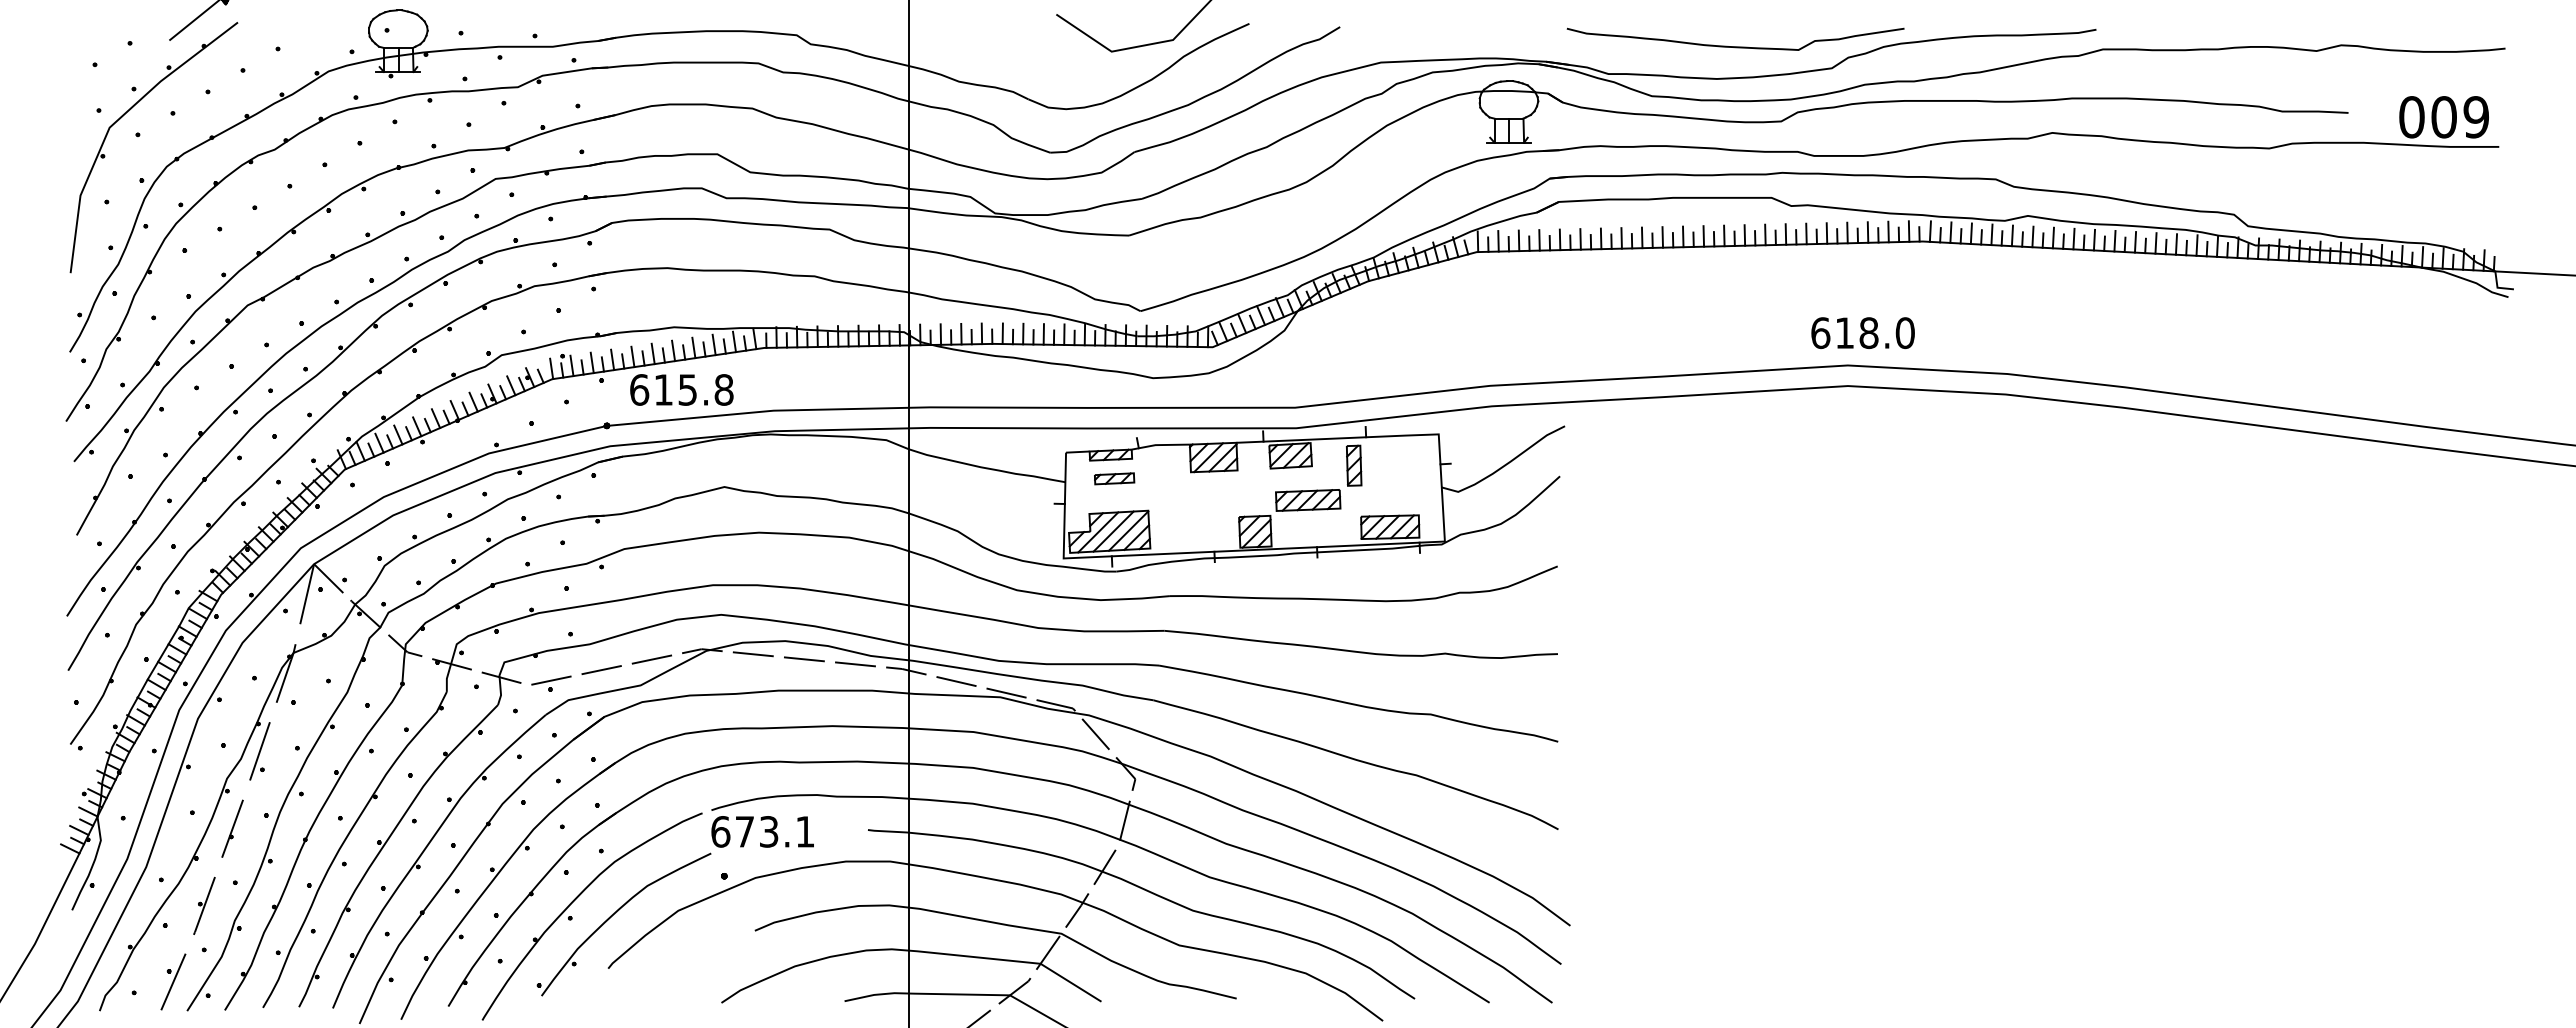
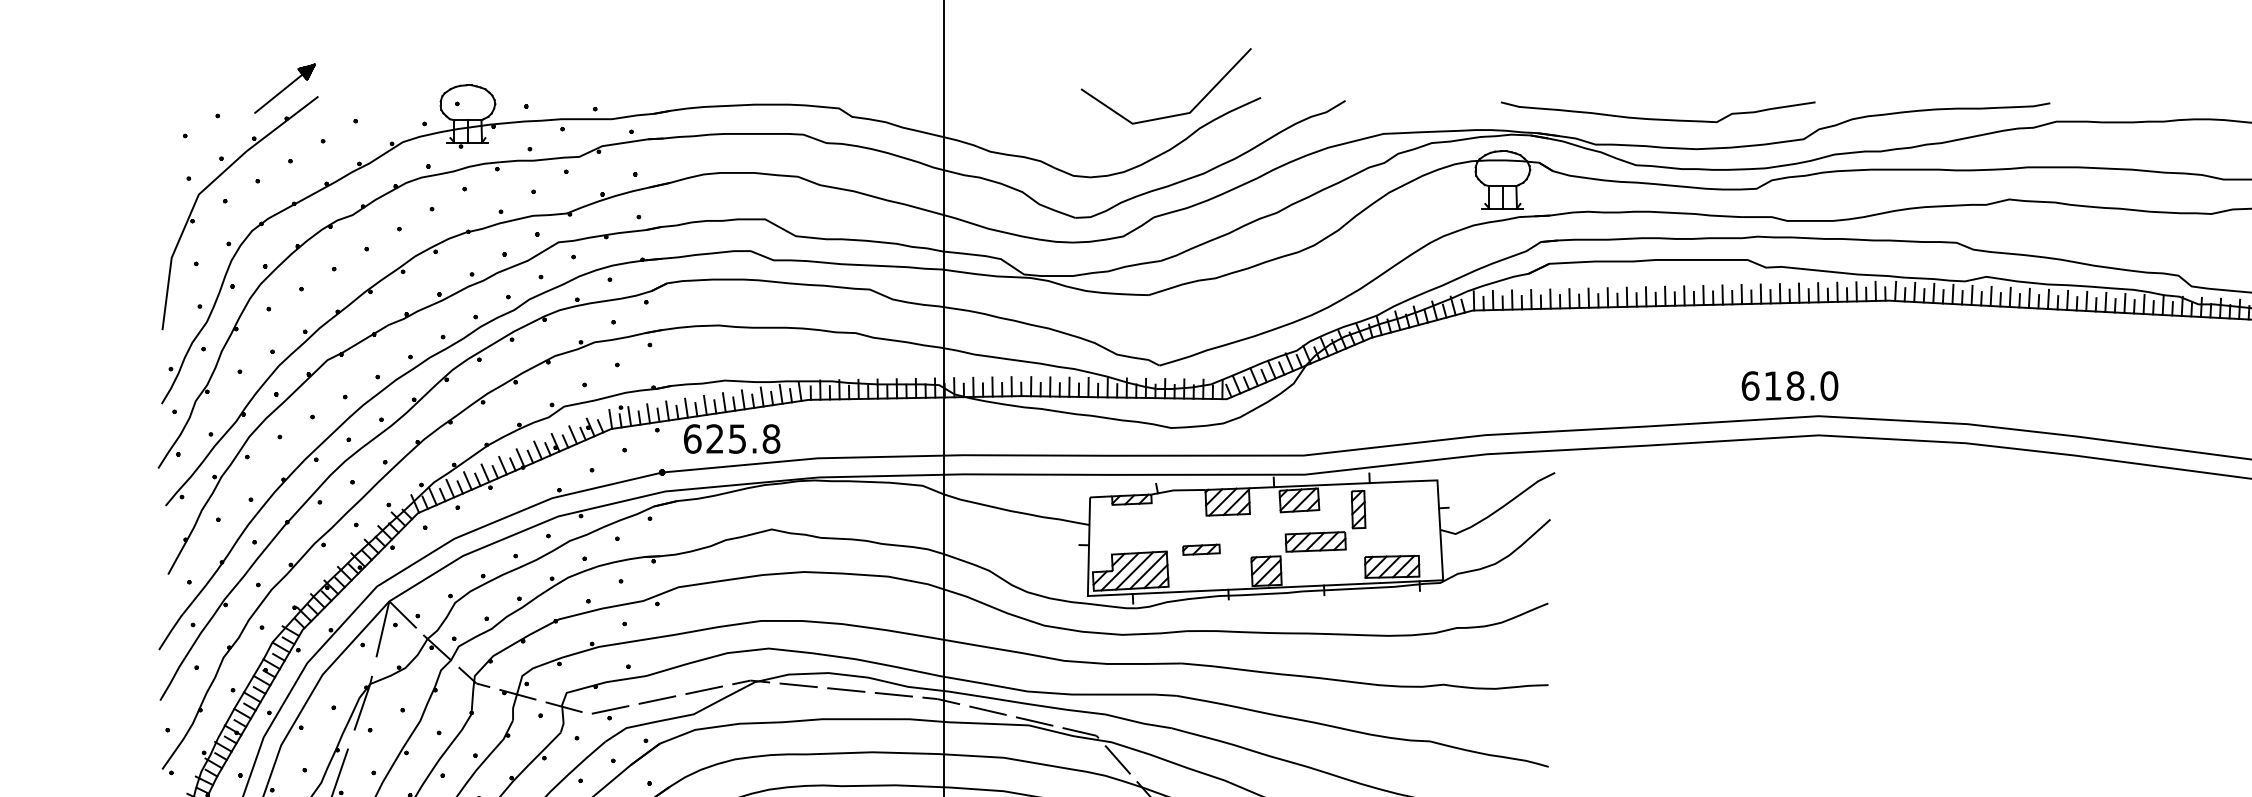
curve: (1735, 46) -> (1658, 118), moved
text: (1862, 333) -> (1789, 386), moved
text: (663, 389) -> (714, 438), 615.8 -> 625.8
part: (1114, 478) -> (1201, 549), moved

